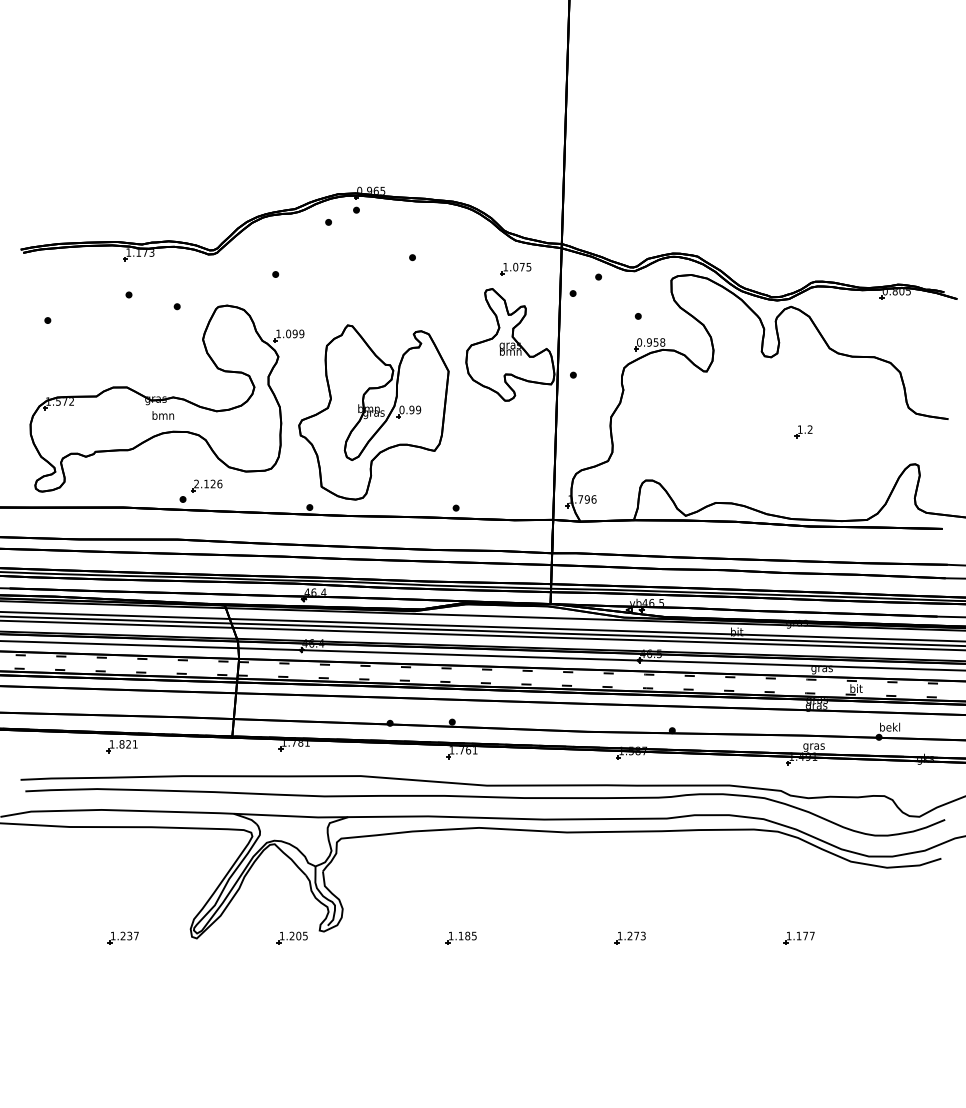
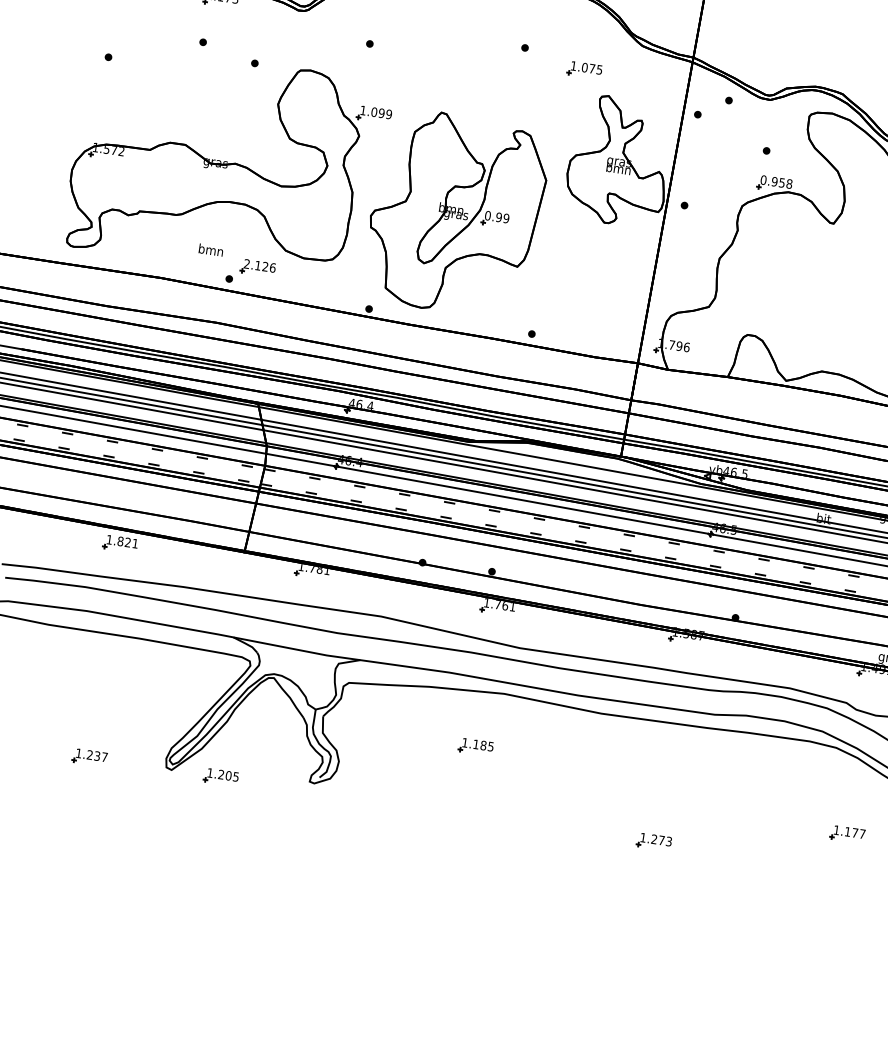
part: (515, 268) -> (584, 69), moved
text: (163, 415) -> (211, 250), moved
part: (291, 937) -> (220, 776), moved
part: (460, 937) -> (475, 746), moved
part: (798, 937) -> (846, 833), moved

